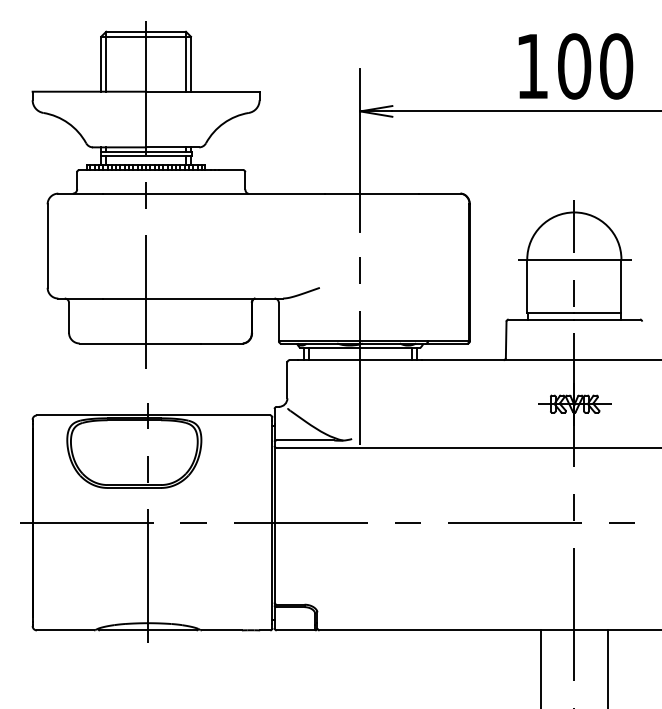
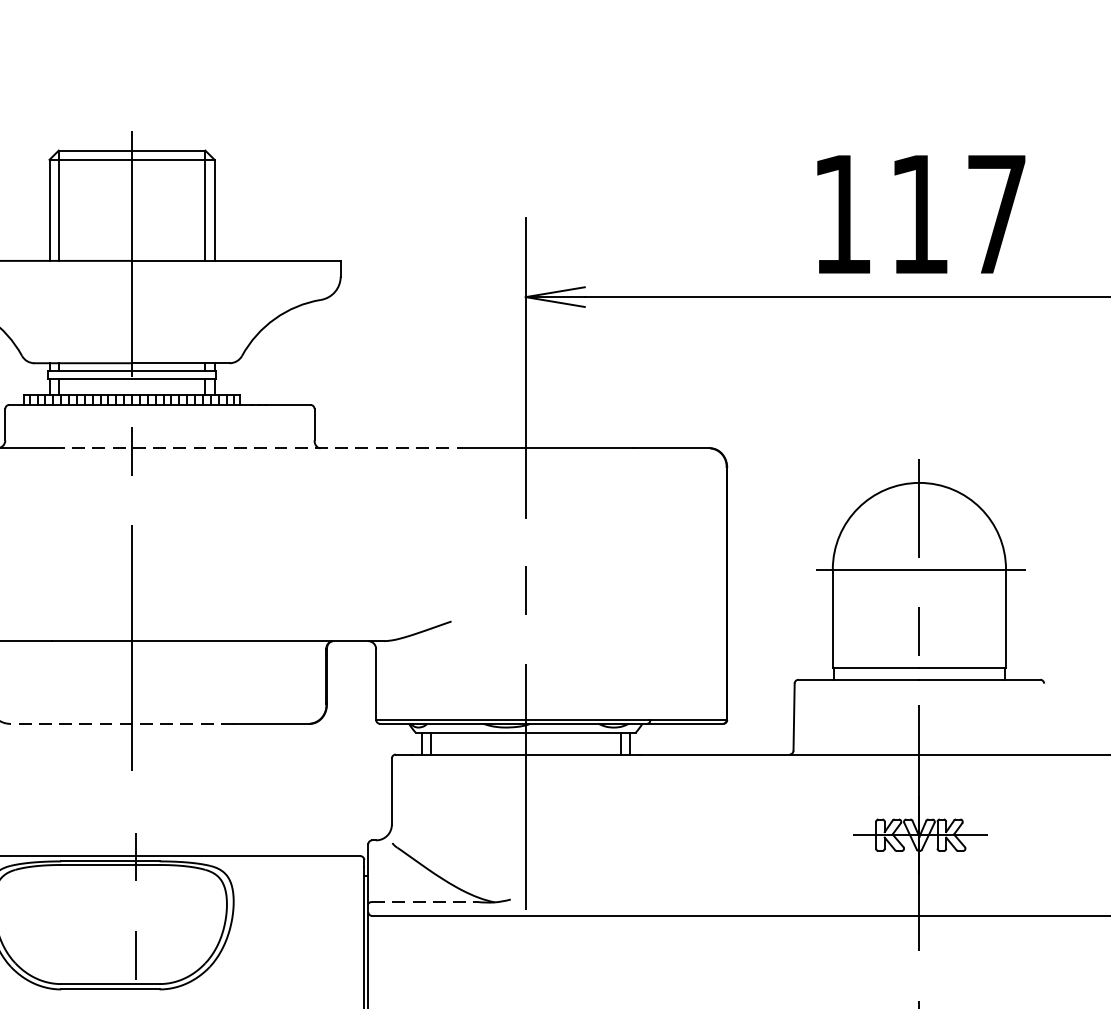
text: (595, 66) -> (958, 214), 100 -> 117
line: (214, 193) -> (257, 448), solid -> dashed
line: (140, 343) -> (121, 723), solid -> dashed
line: (305, 440) -> (425, 902), solid -> dashed

